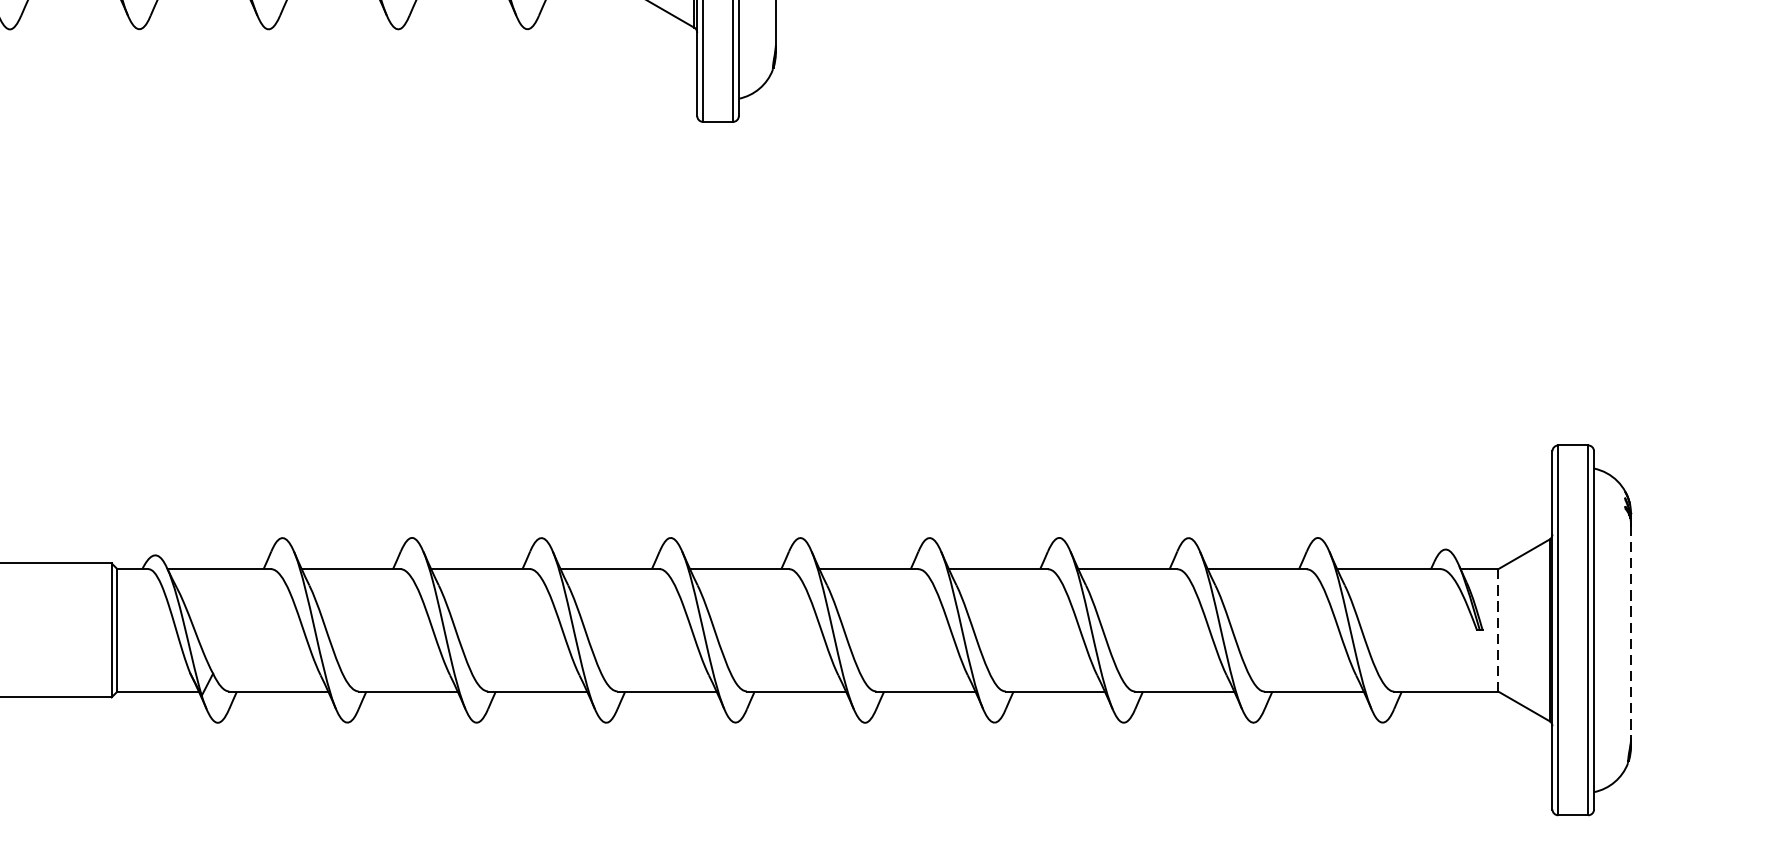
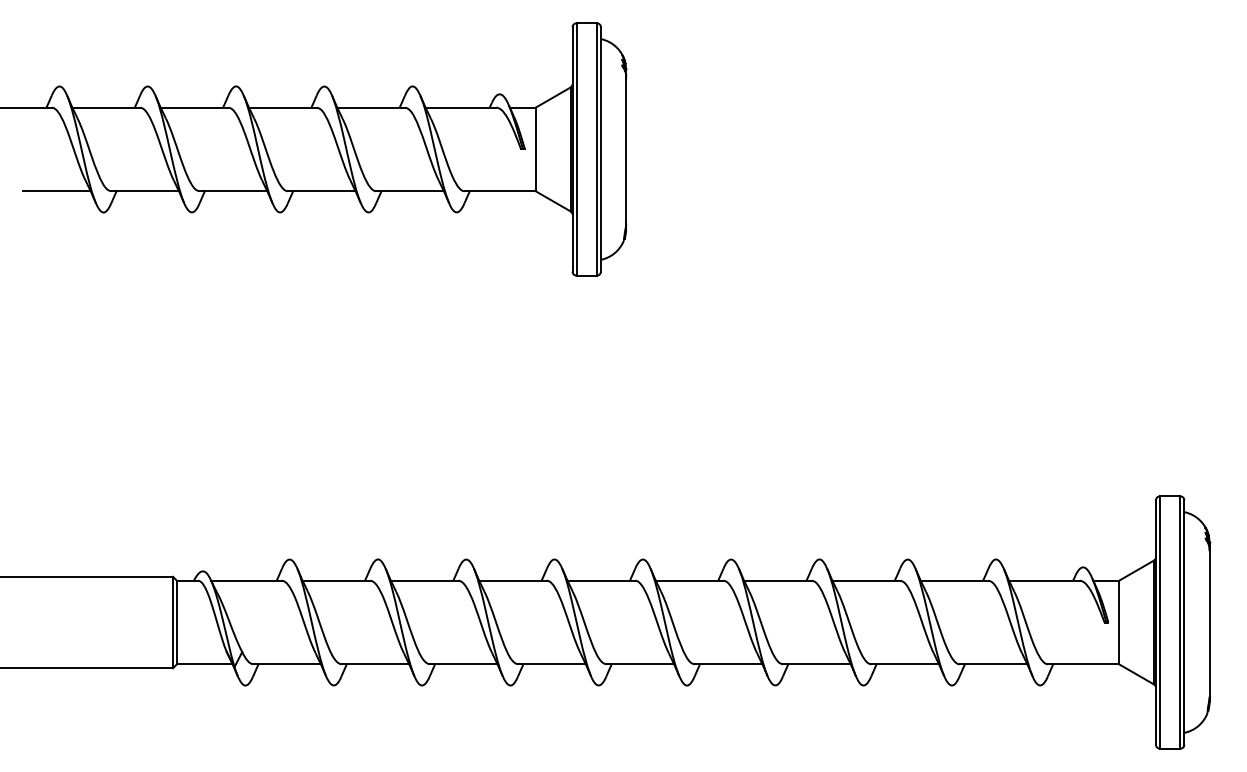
line: (1498, 630) -> (1119, 622), dashed -> solid
line: (1630, 631) -> (1209, 623), dashed -> solid

